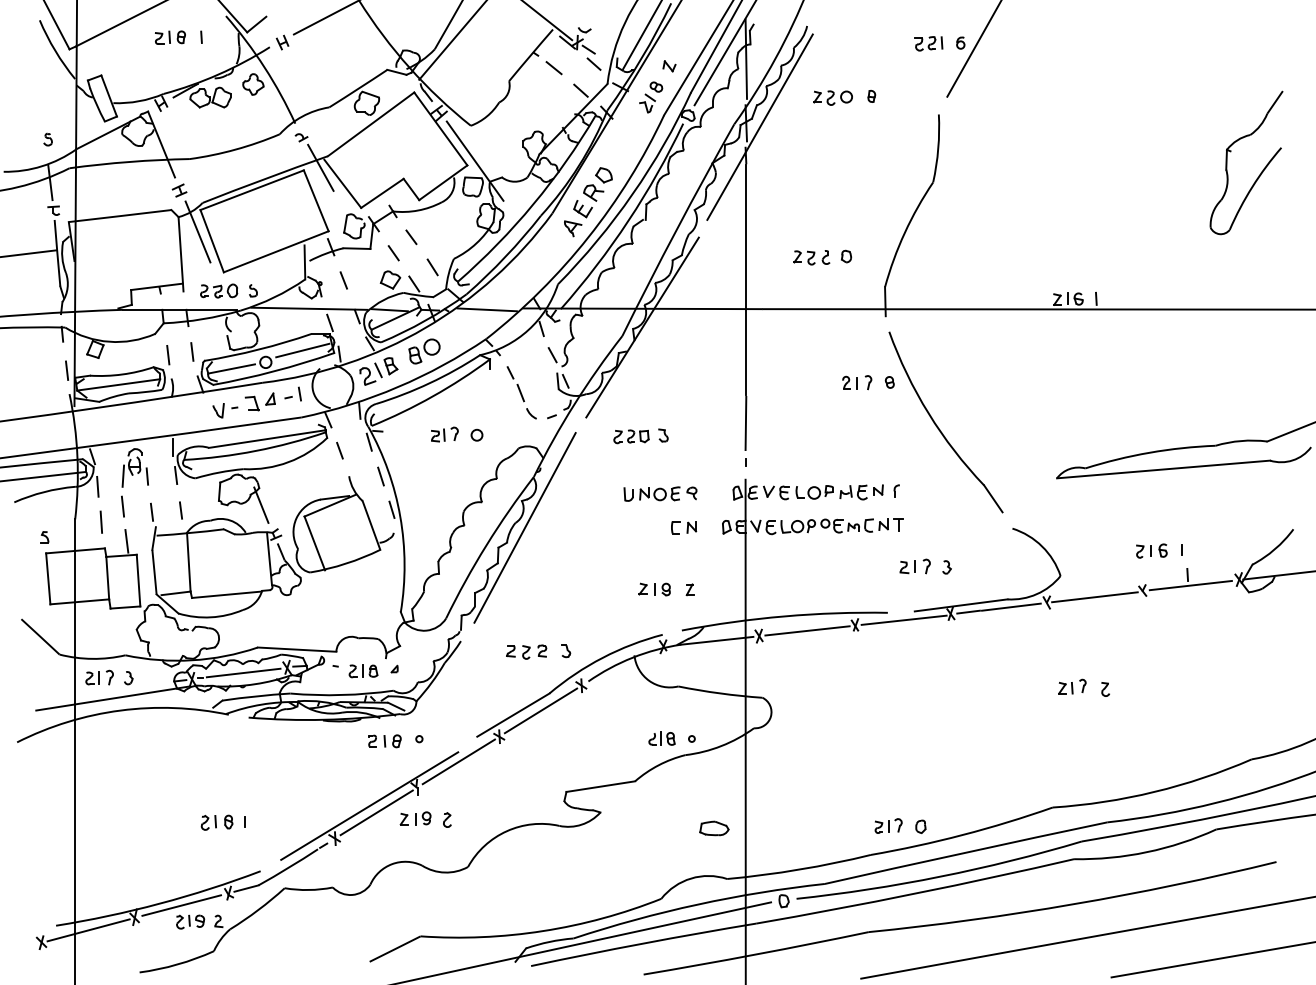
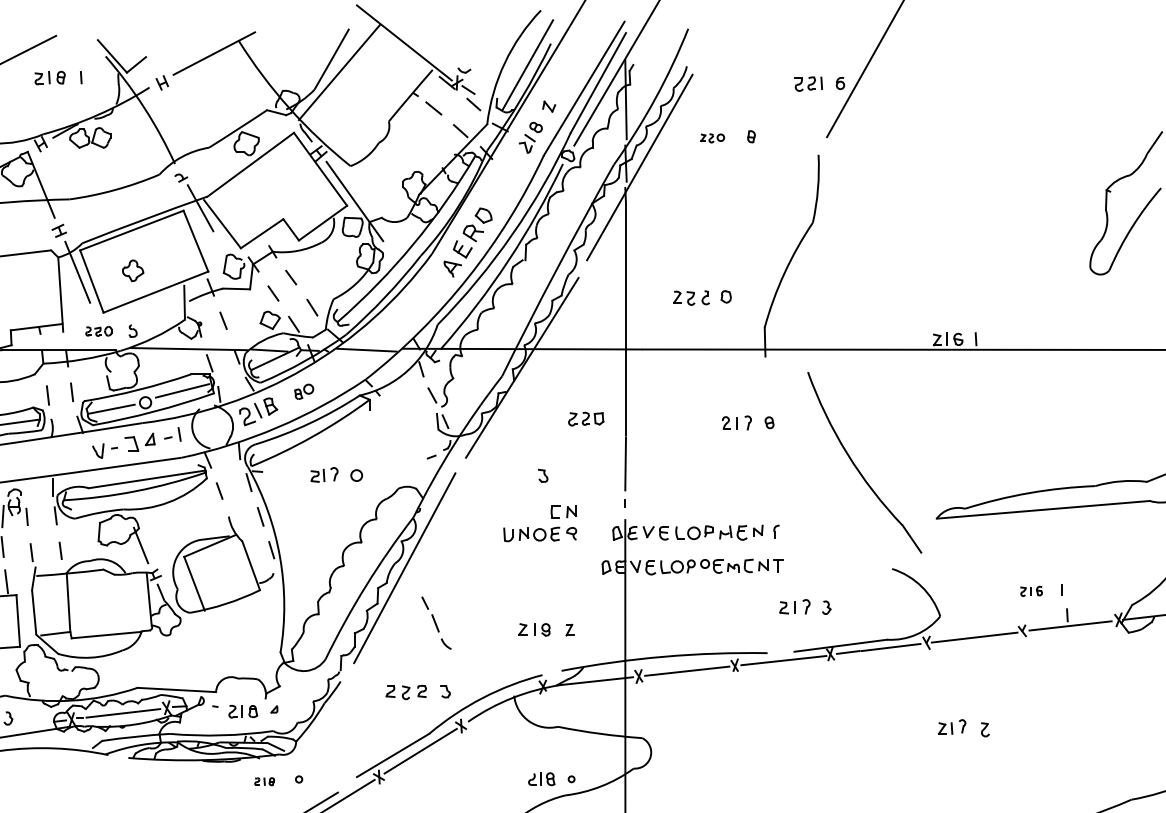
part: (253, 84) -> (133, 270), moved
part: (832, 97) -> (712, 137), size x0.6
part: (219, 290) -> (99, 330), size x0.7
part: (424, 351) -> (304, 391), size x0.6
part: (521, 392) -> (436, 622), moved
part: (938, 426) -> (857, 466), moved
part: (631, 436) -> (586, 418), moved
part: (684, 527) -> (564, 511), moved
part: (1151, 550) -> (1031, 590), size x0.7
part: (384, 741) -> (264, 781), size x0.6

